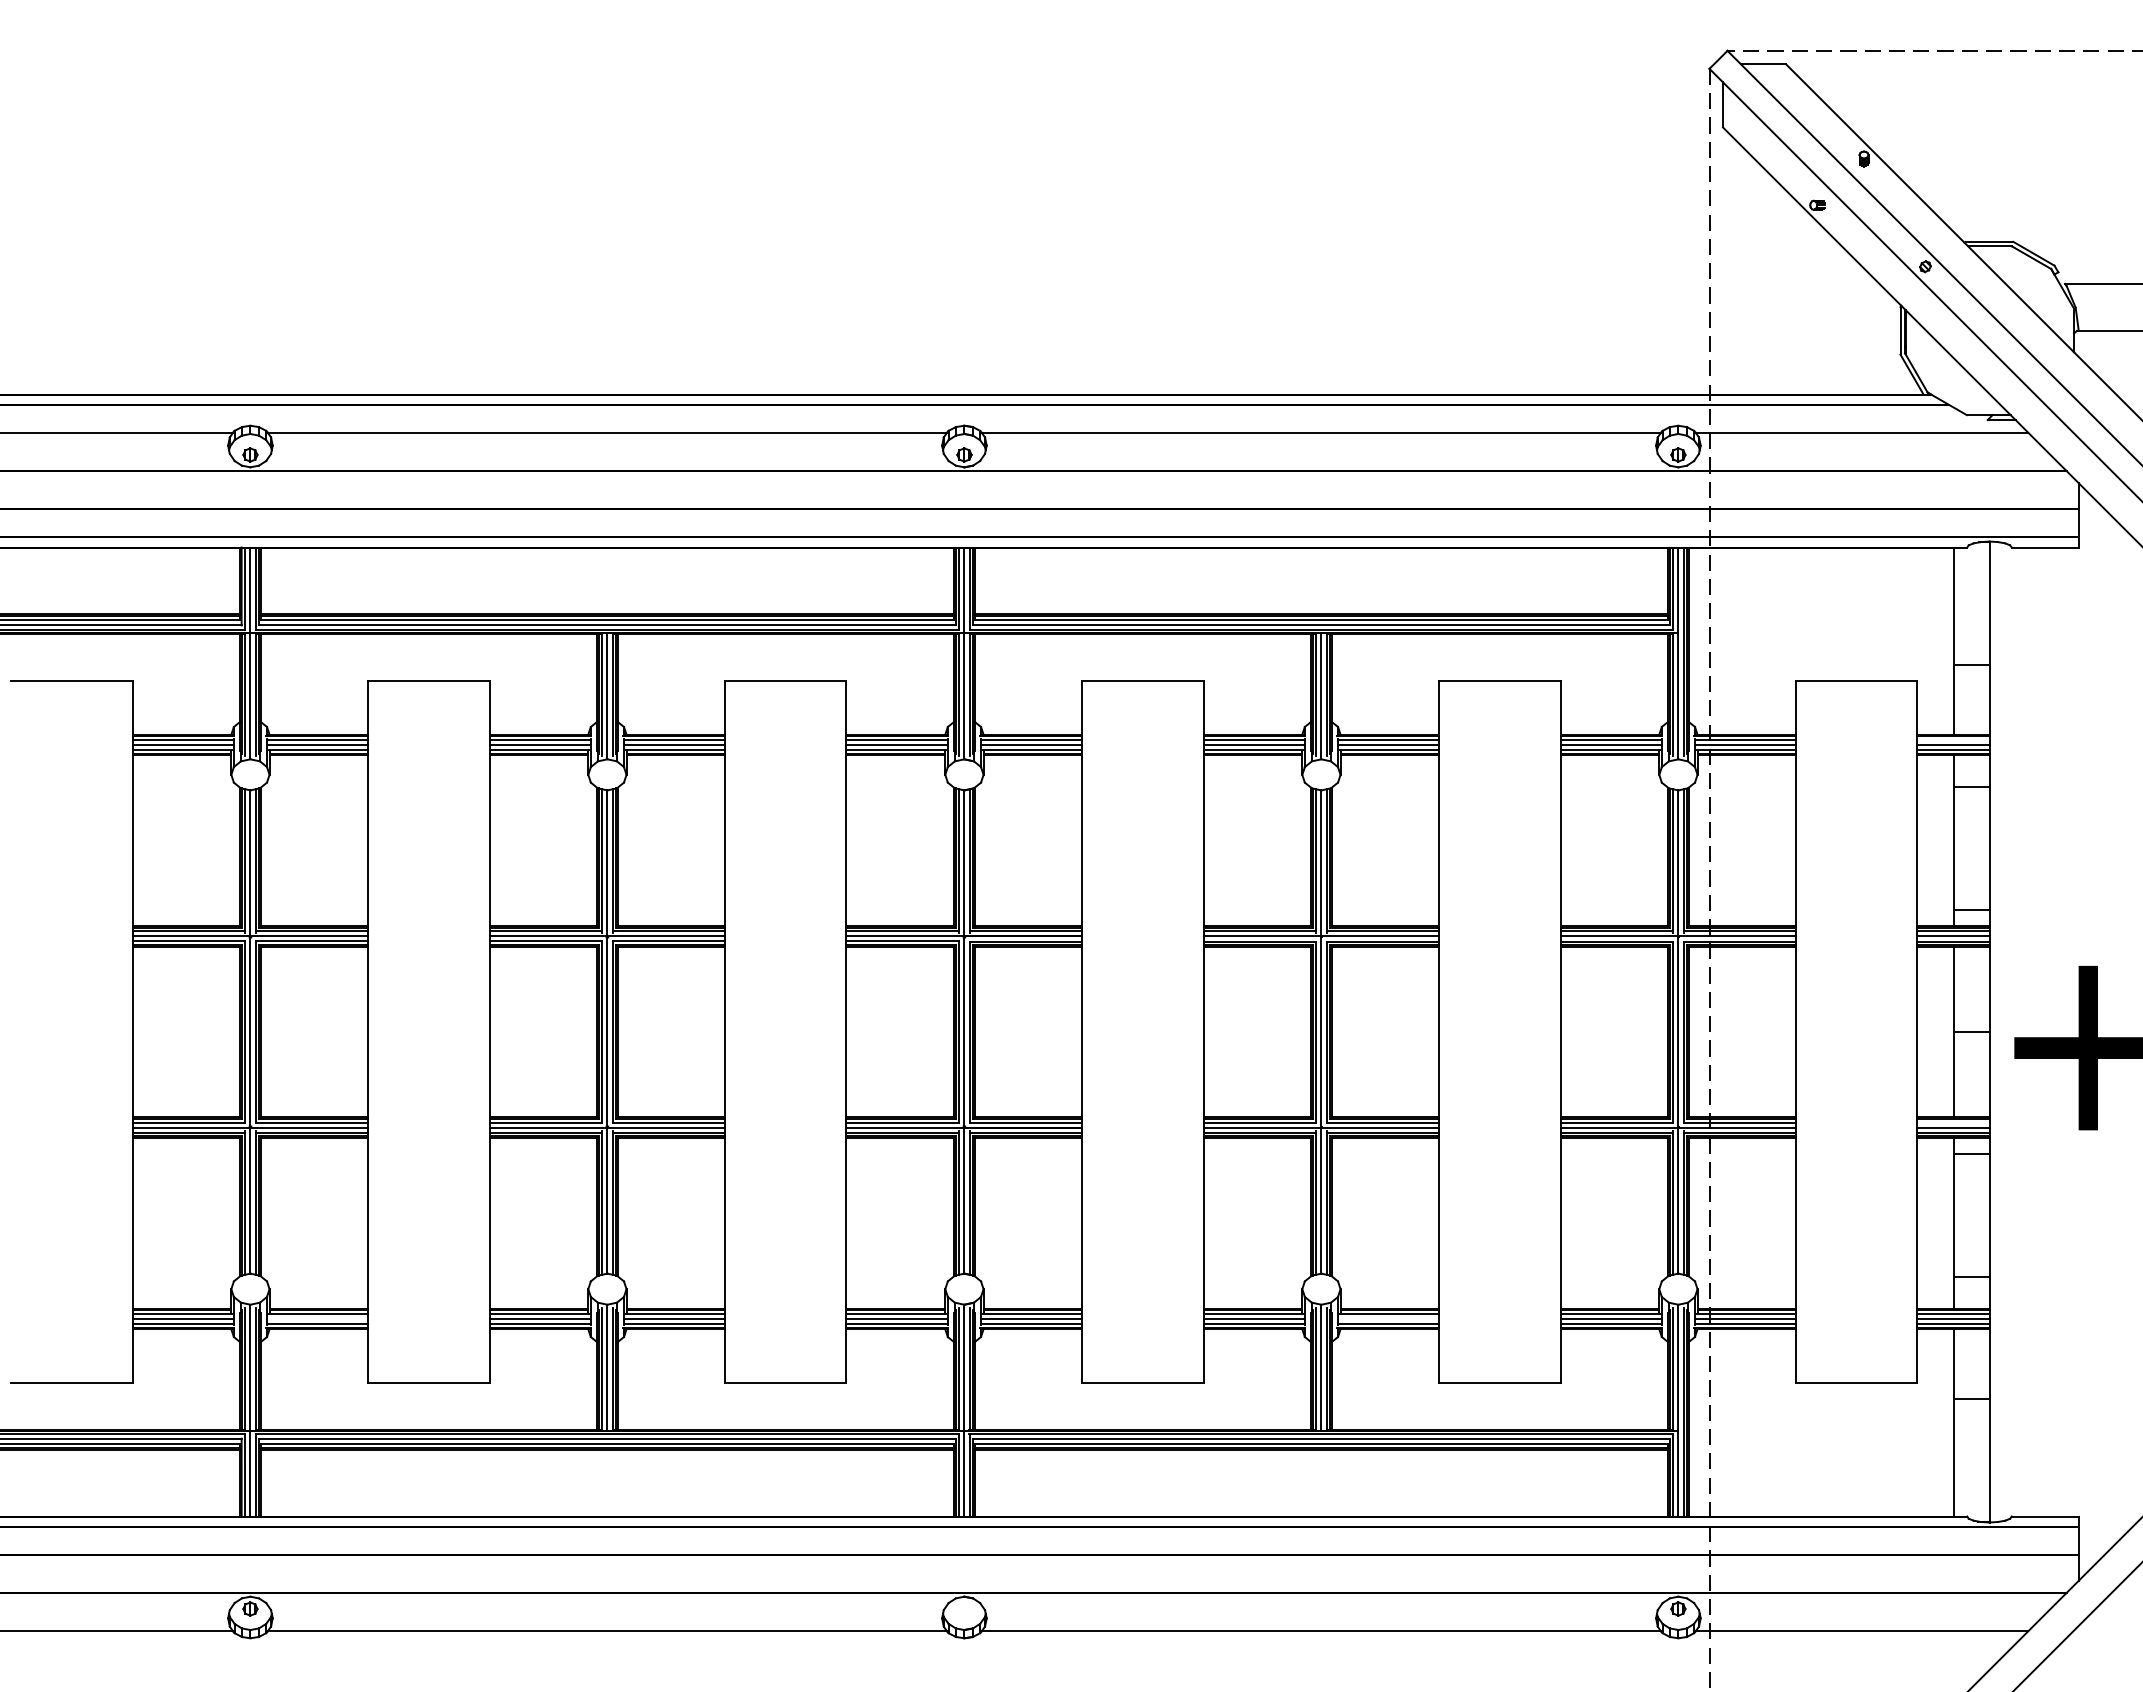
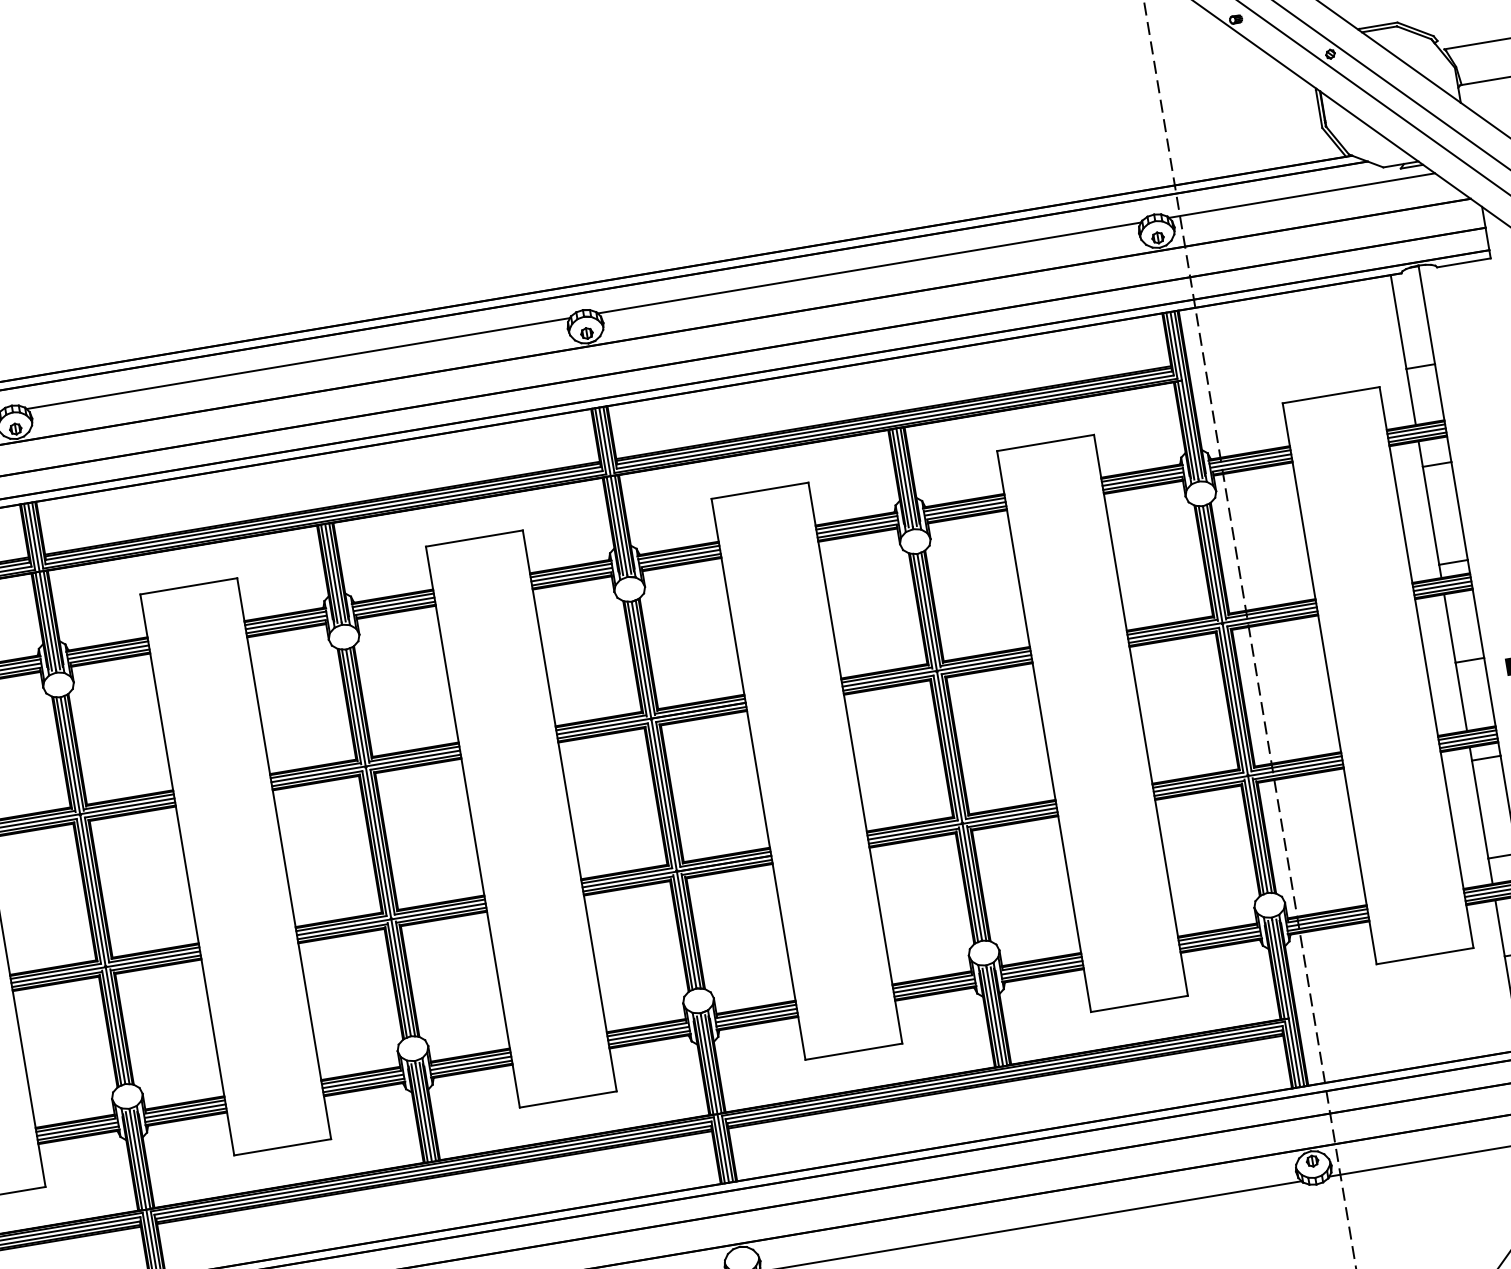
line: (1953, 740) -> (1416, 429), added
line: (1953, 1122) -> (1467, 735), added
line: (317, 1318) -> (184, 1110), added
line: (1388, 1318) -> (1041, 967), added

